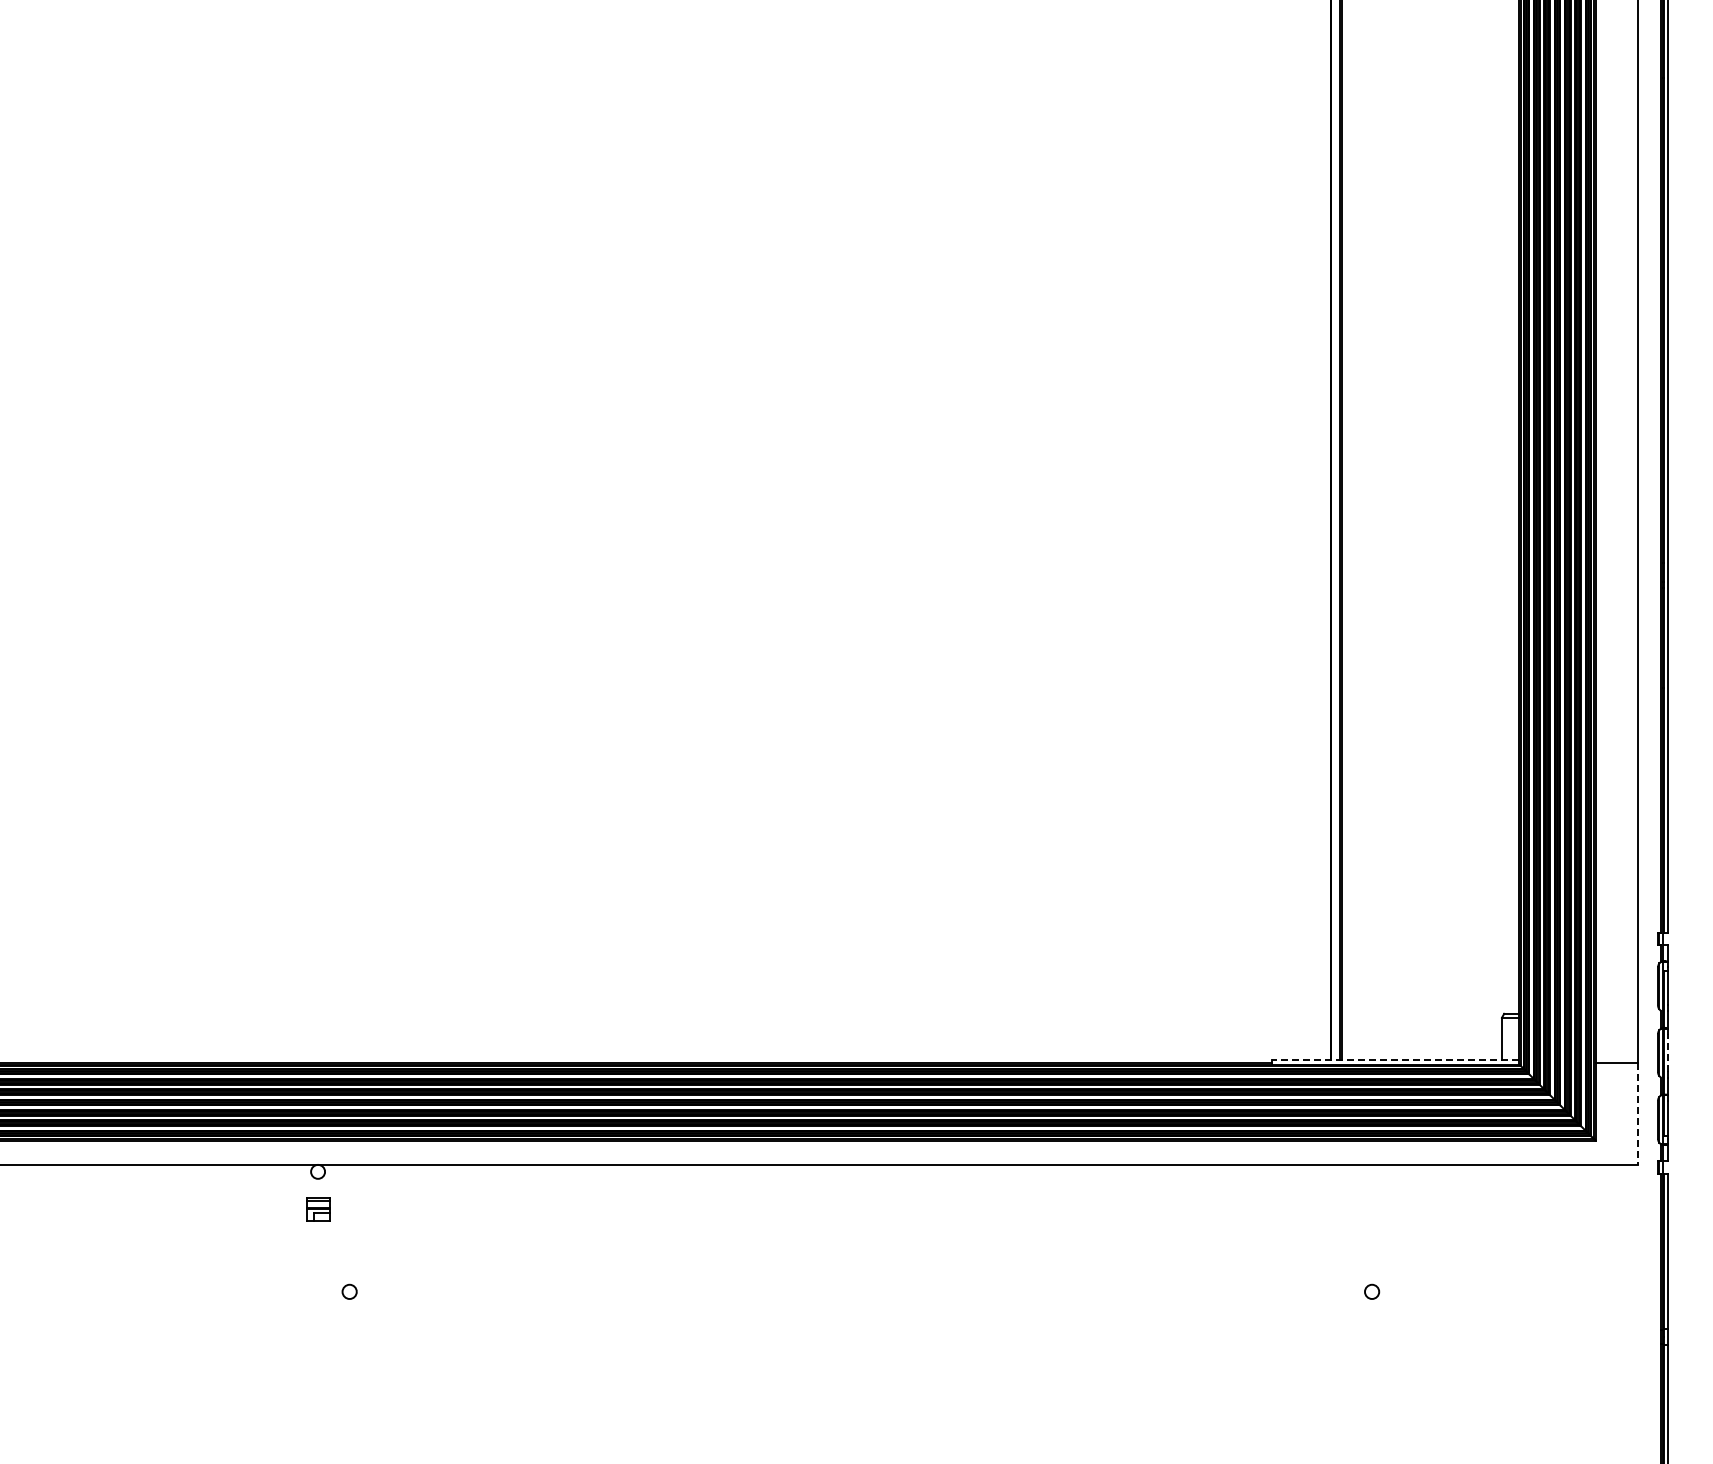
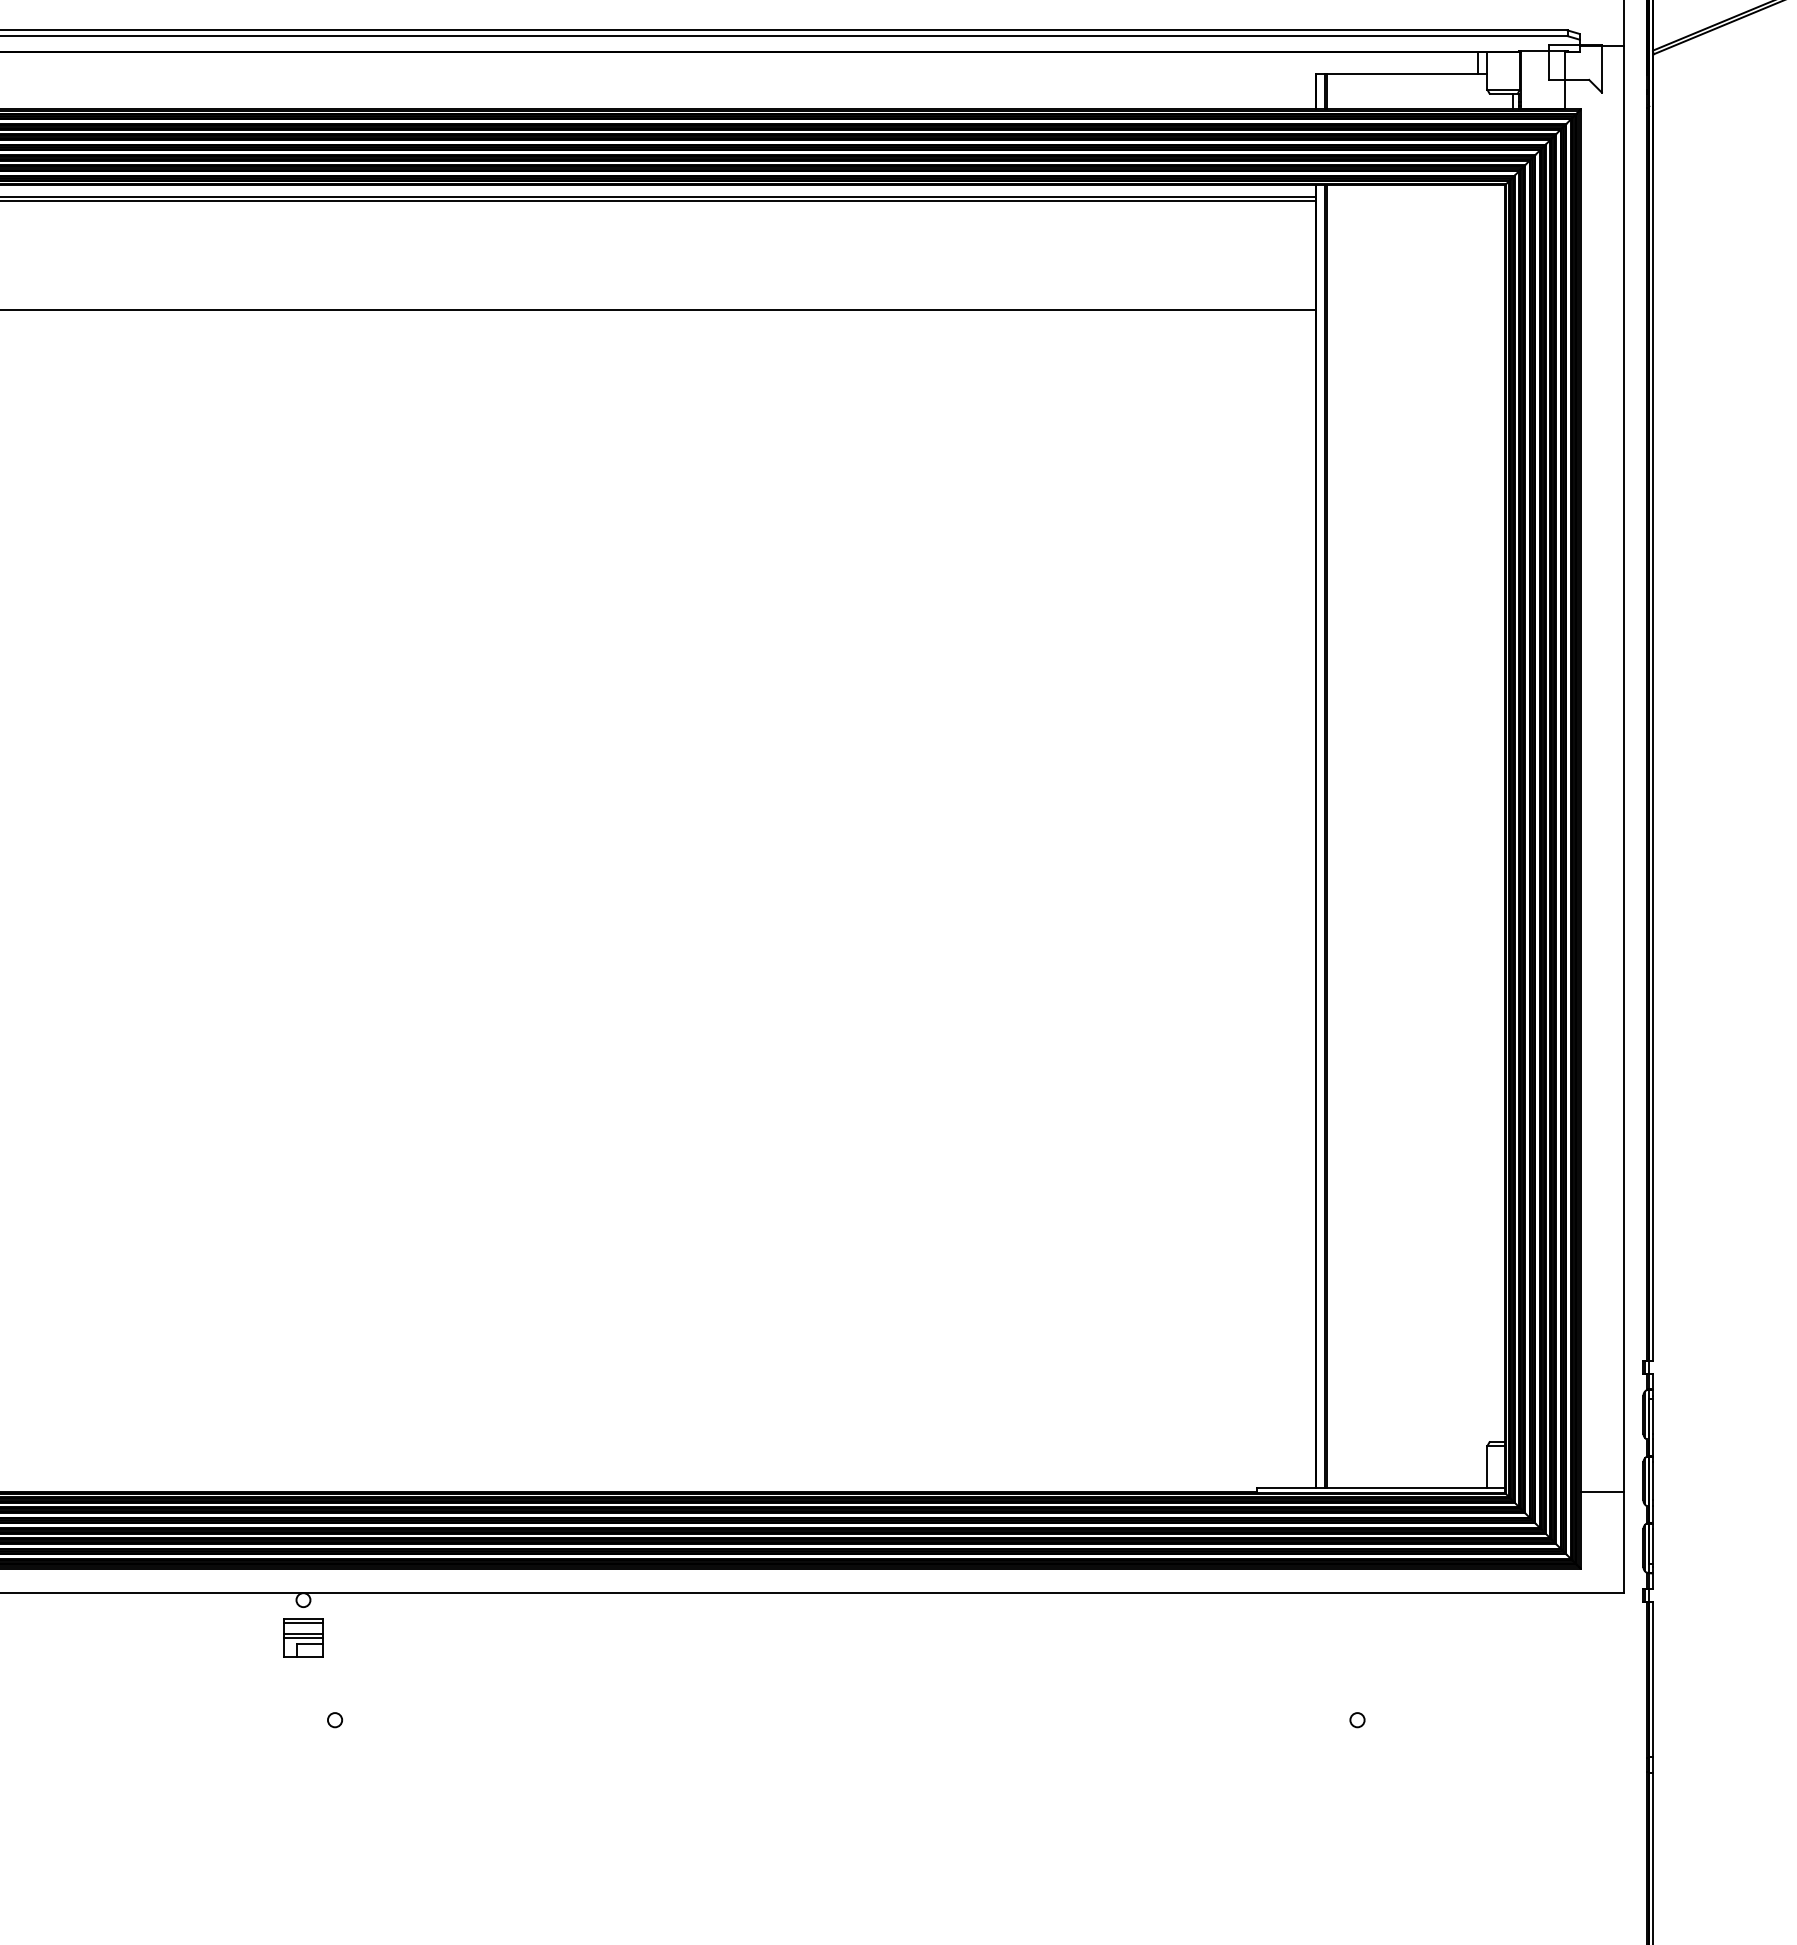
line: (1668, 1052) -> (1653, 1480), dashed -> solid
line: (1396, 1060) -> (1381, 1488), dashed -> solid
line: (1638, 1114) -> (1623, 1542), dashed -> solid
part: (318, 1209) -> (303, 1637), size x1.67

